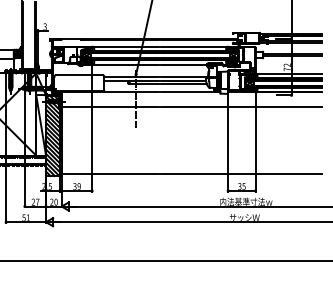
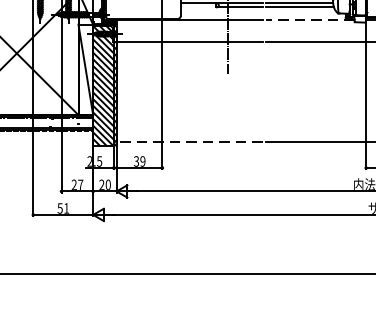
line: (190, 92) -> (309, 20), solid -> dashed
line: (110, 173) -> (189, 141), solid -> dashed

